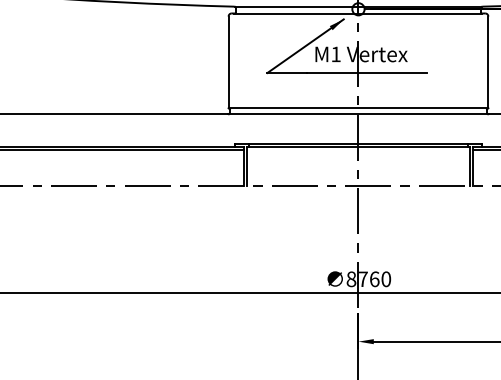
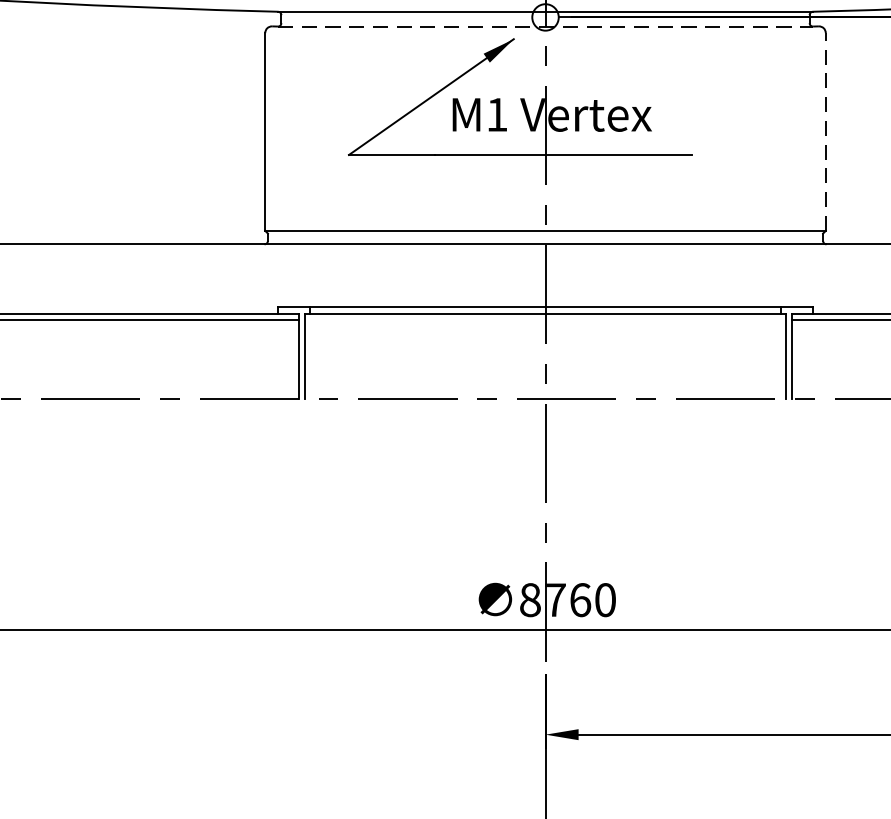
line: (358, 13) -> (545, 26), solid -> dashed
line: (488, 62) -> (826, 132), solid -> dashed

